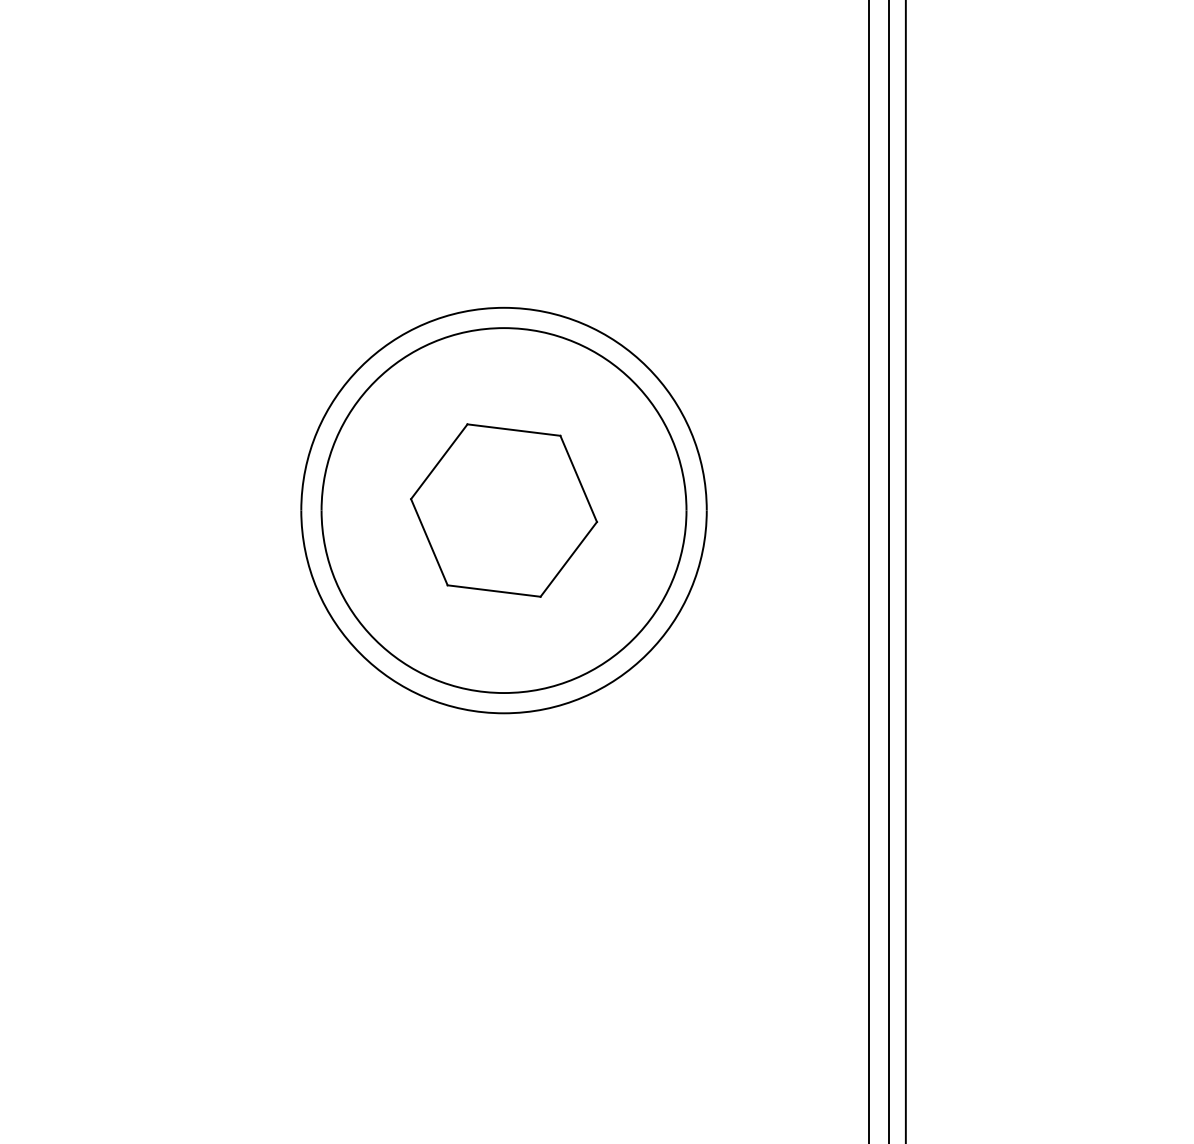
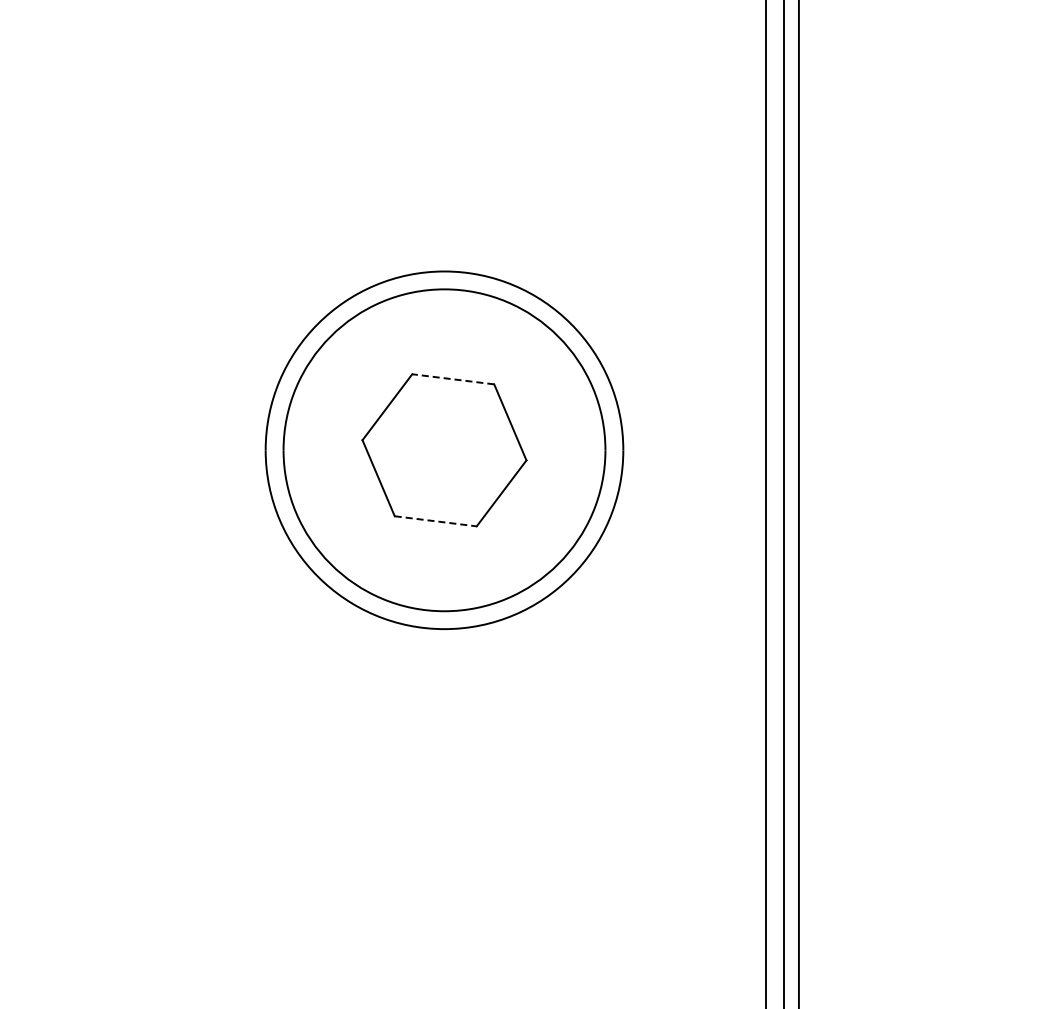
line: (513, 430) -> (452, 379), solid -> dashed
line: (494, 591) -> (436, 521), solid -> dashed

